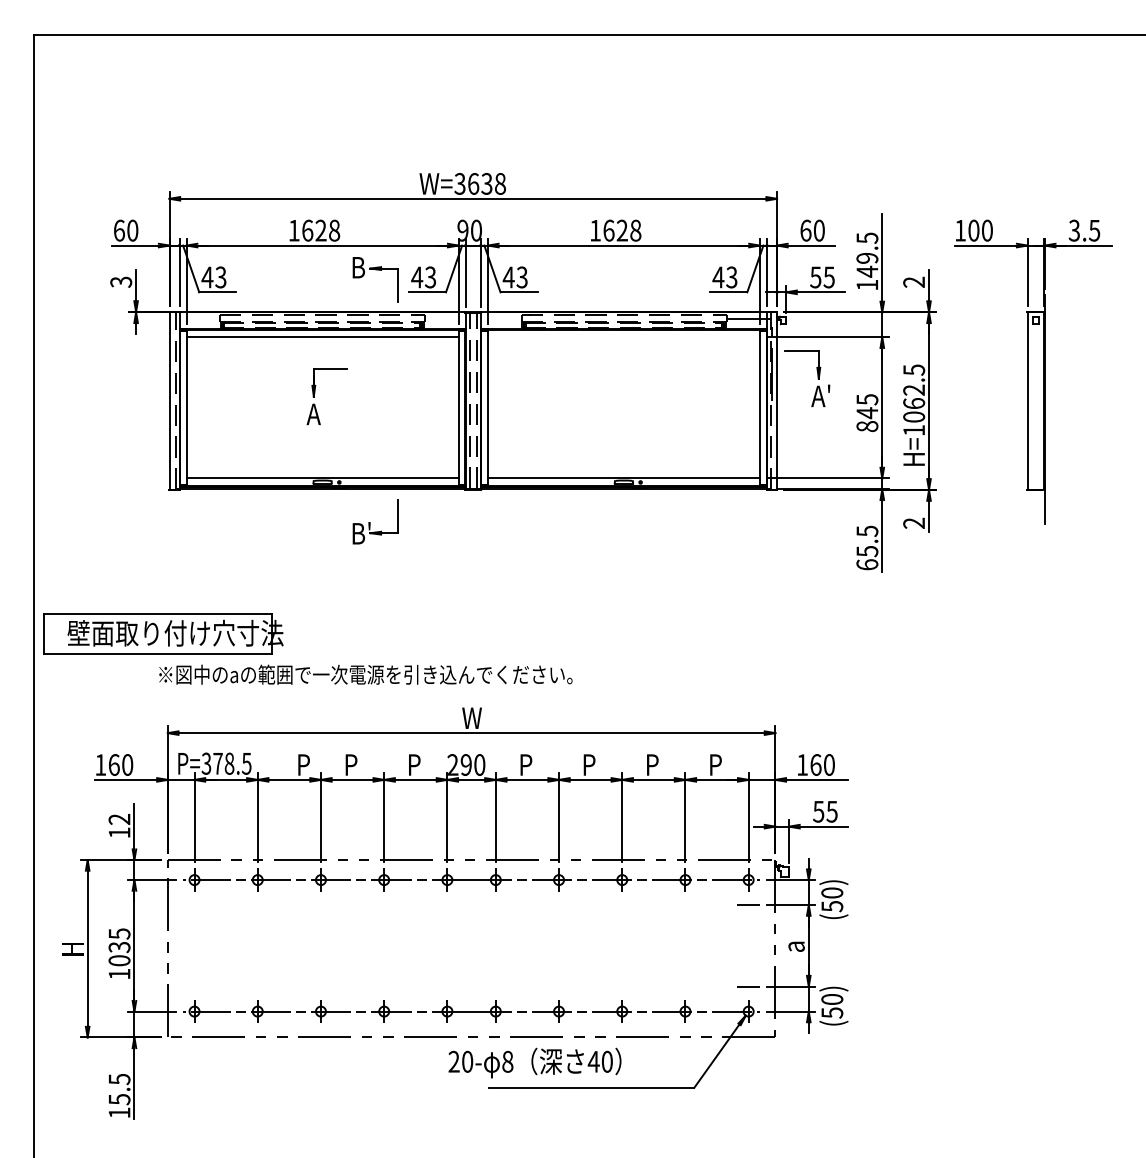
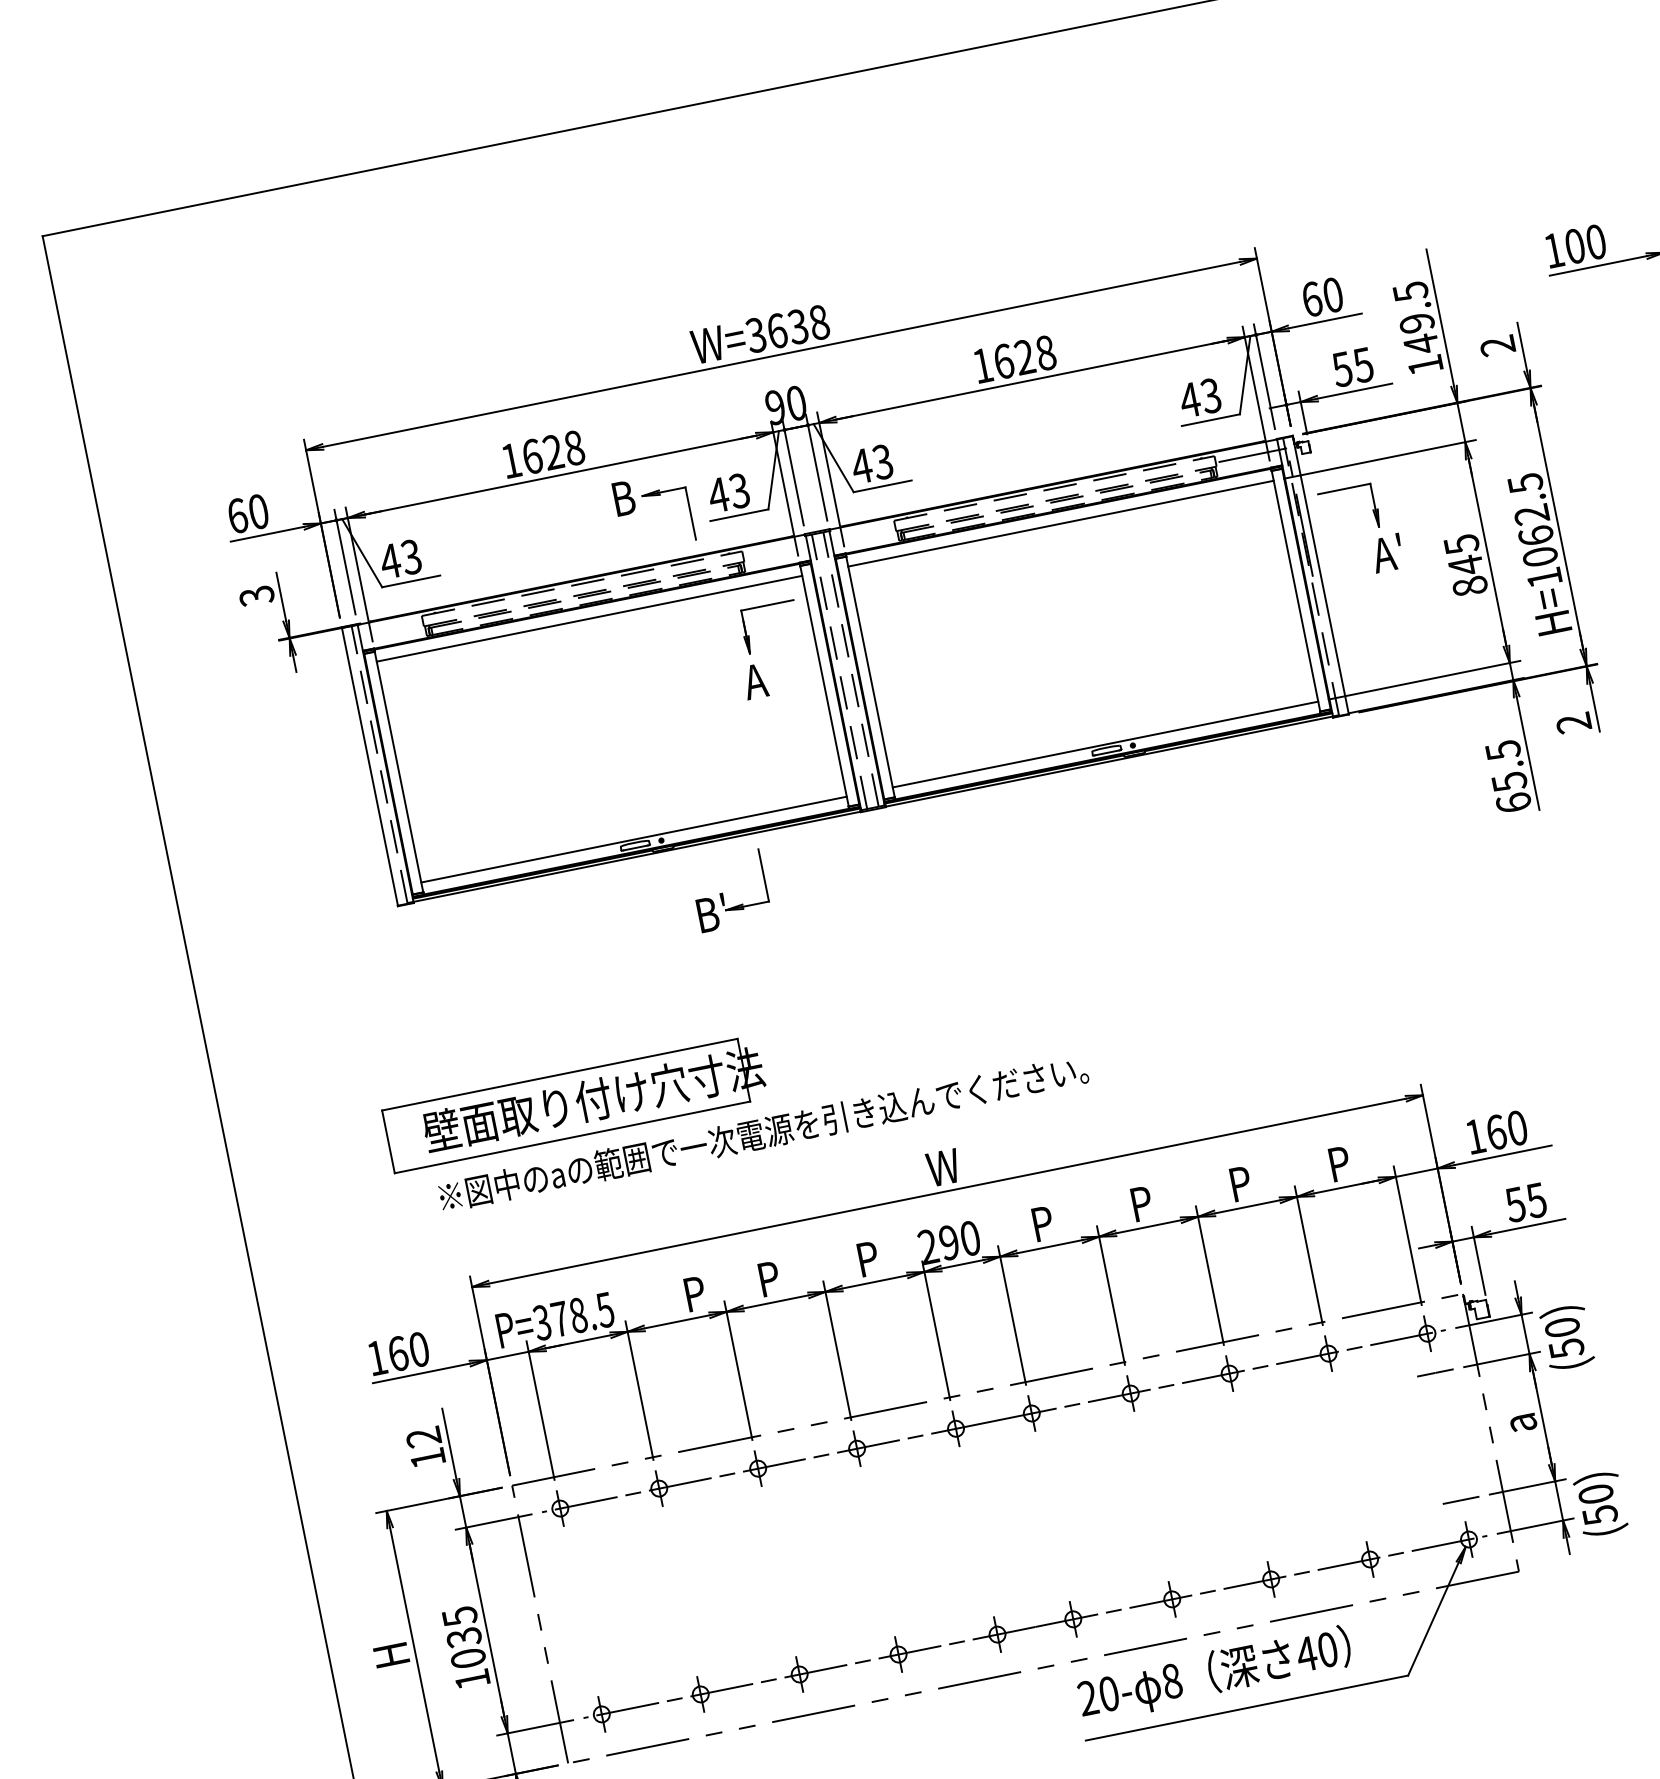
line: (623, 337) -> (1060, 524), added
part: (315, 393) -> (751, 648), moved
part: (163, 633) -> (574, 1104), moved
text: (534, 1062) -> (1214, 1673), moved

